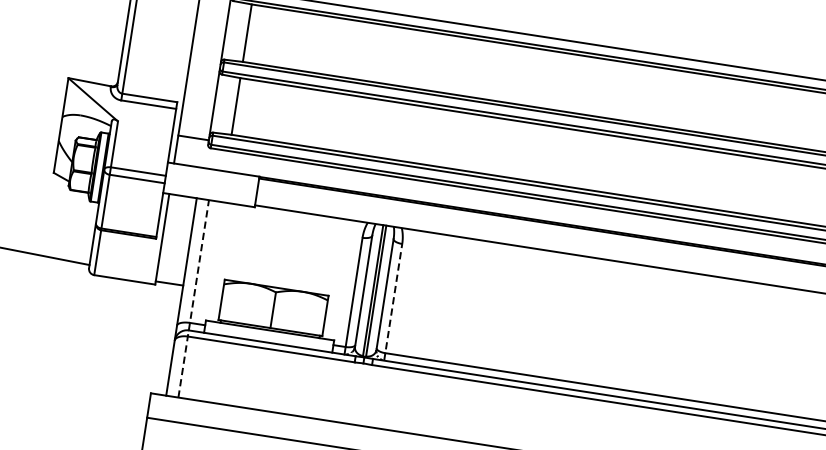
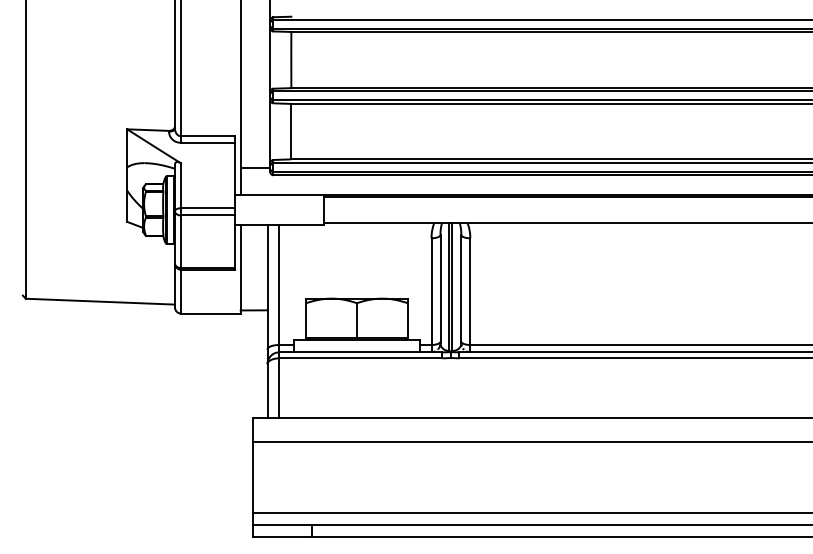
line: (193, 297) -> (279, 320), dashed -> solid
line: (393, 302) -> (470, 295), dashed -> solid

